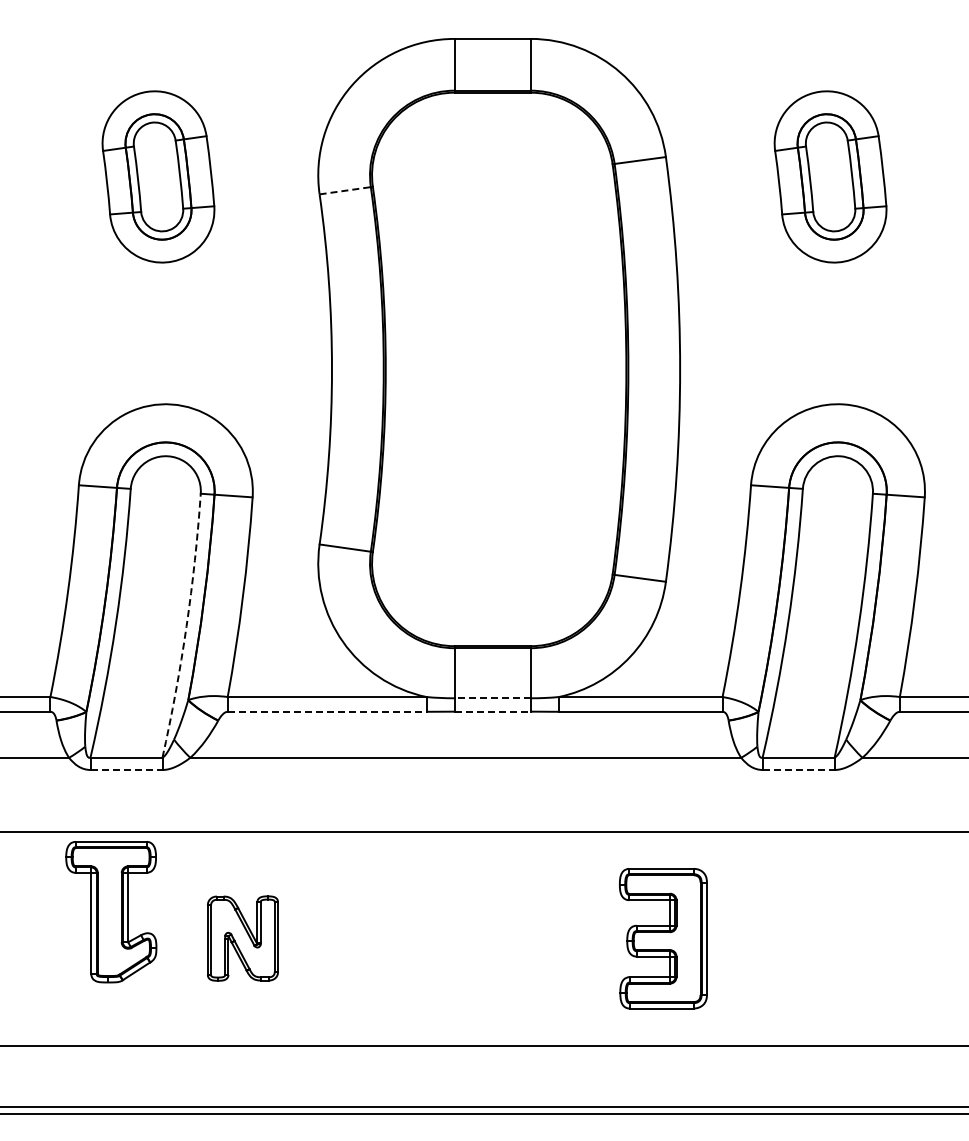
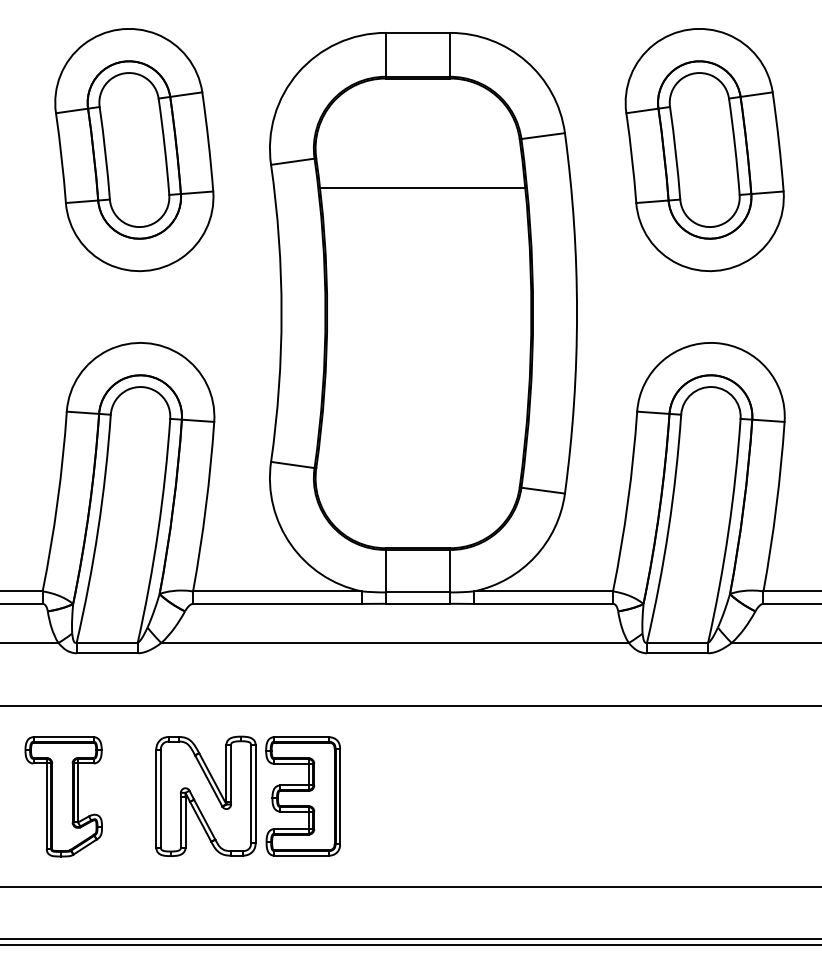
part: (158, 176) -> (134, 149), size x1.67
part: (830, 176) -> (704, 149), size x1.67
line: (345, 190) -> (293, 161), dashed -> solid
line: (498, 221) -> (422, 187), added
arc: (186, 626) -> (158, 531), dashed -> solid
line: (492, 698) -> (417, 592), dashed -> solid
line: (327, 711) -> (277, 603), dashed -> solid
line: (493, 711) -> (418, 603), dashed -> solid
line: (126, 769) -> (107, 652), dashed -> solid
line: (799, 769) -> (678, 652), dashed -> solid
part: (111, 912) -> (63, 797), moved
part: (242, 938) -> (205, 796), size x1.67
part: (663, 938) -> (303, 796), moved

